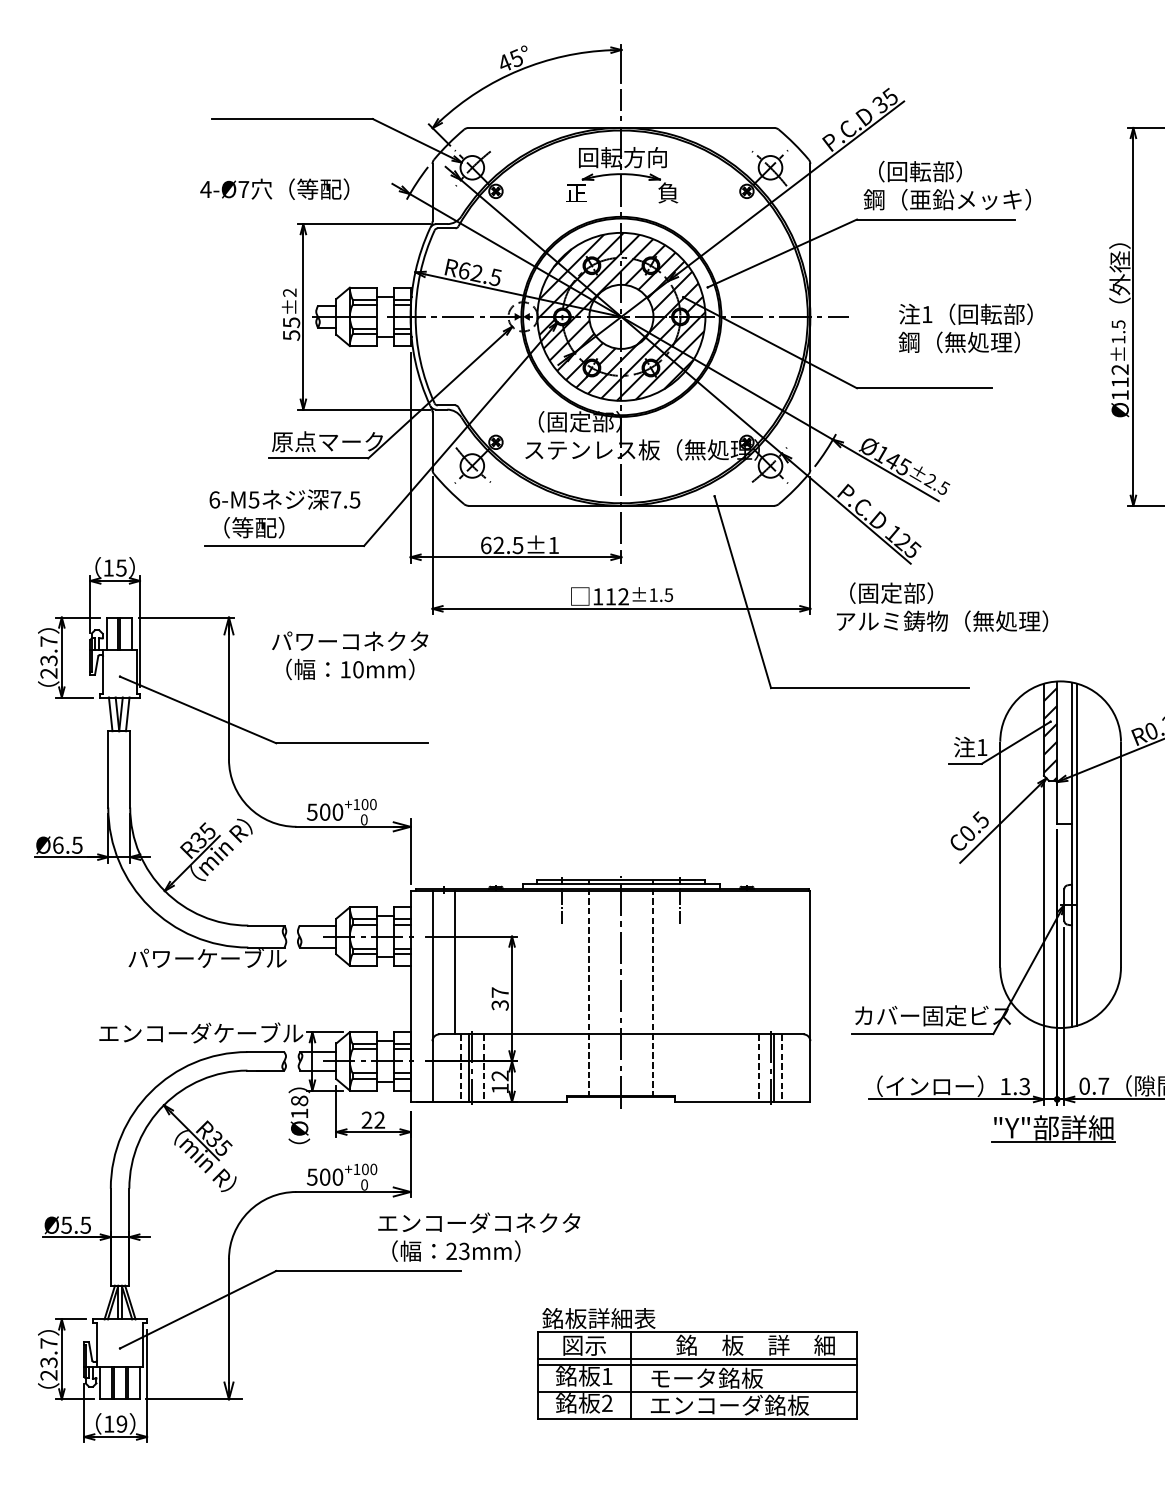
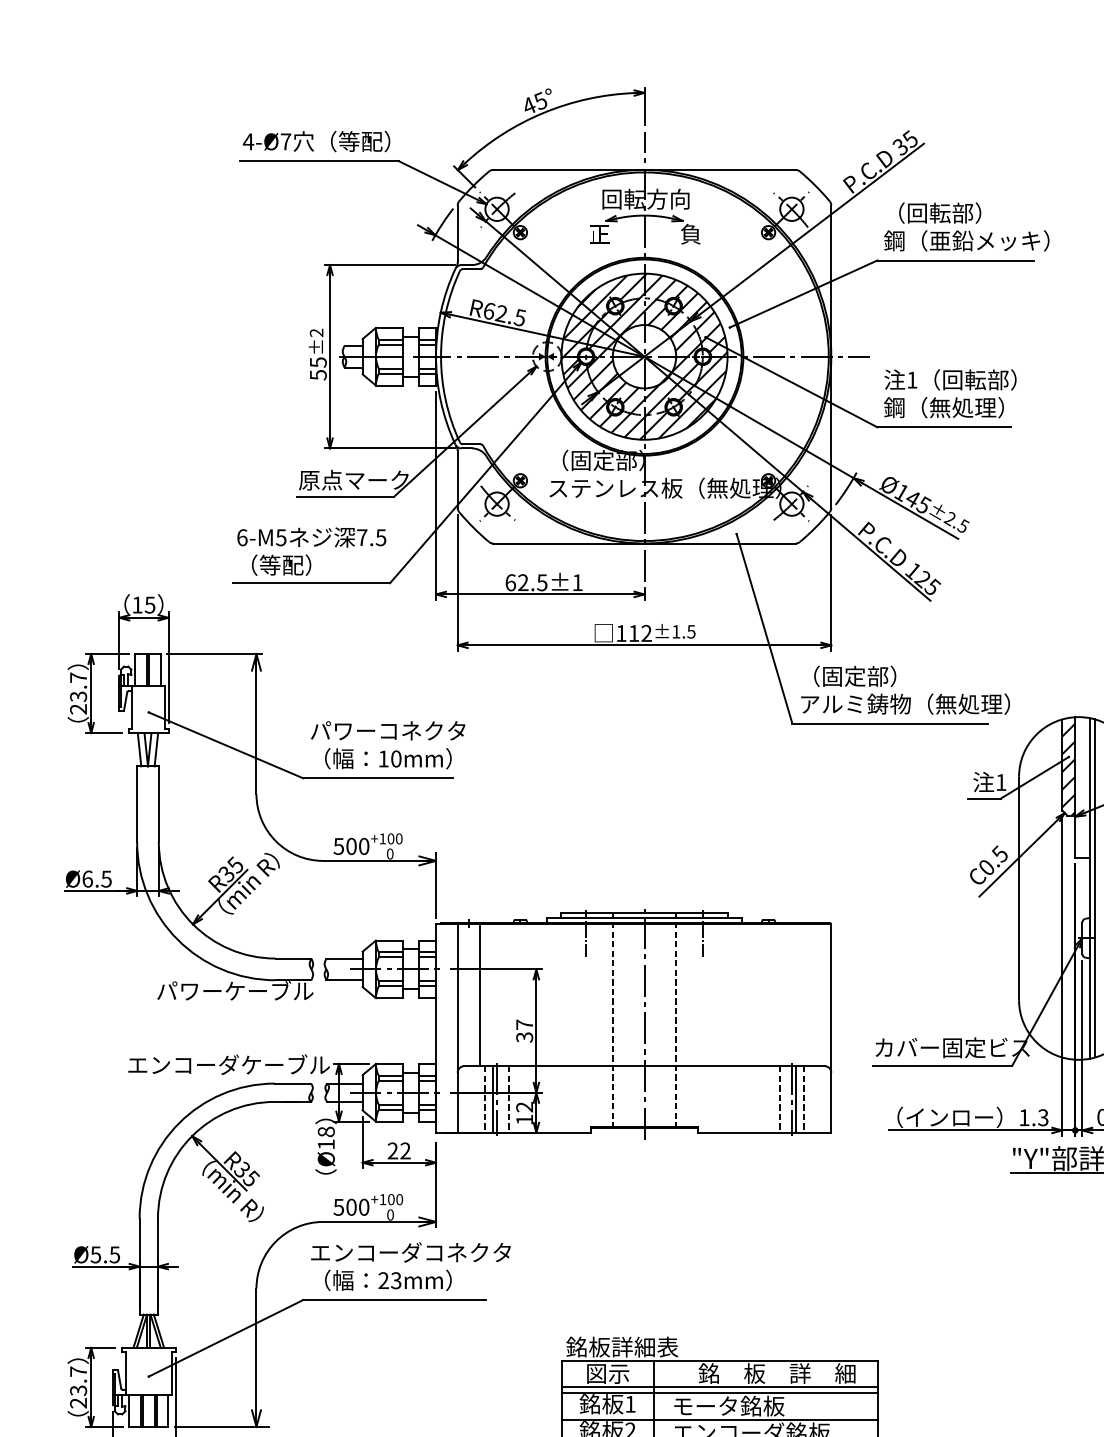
text: (274, 188) -> (316, 140), moved
text: (965, 328) -> (950, 393), moved
text: (942, 606) -> (905, 689), moved
text: (350, 655) -> (388, 744), moved
text: (479, 1236) -> (411, 1265), moved

